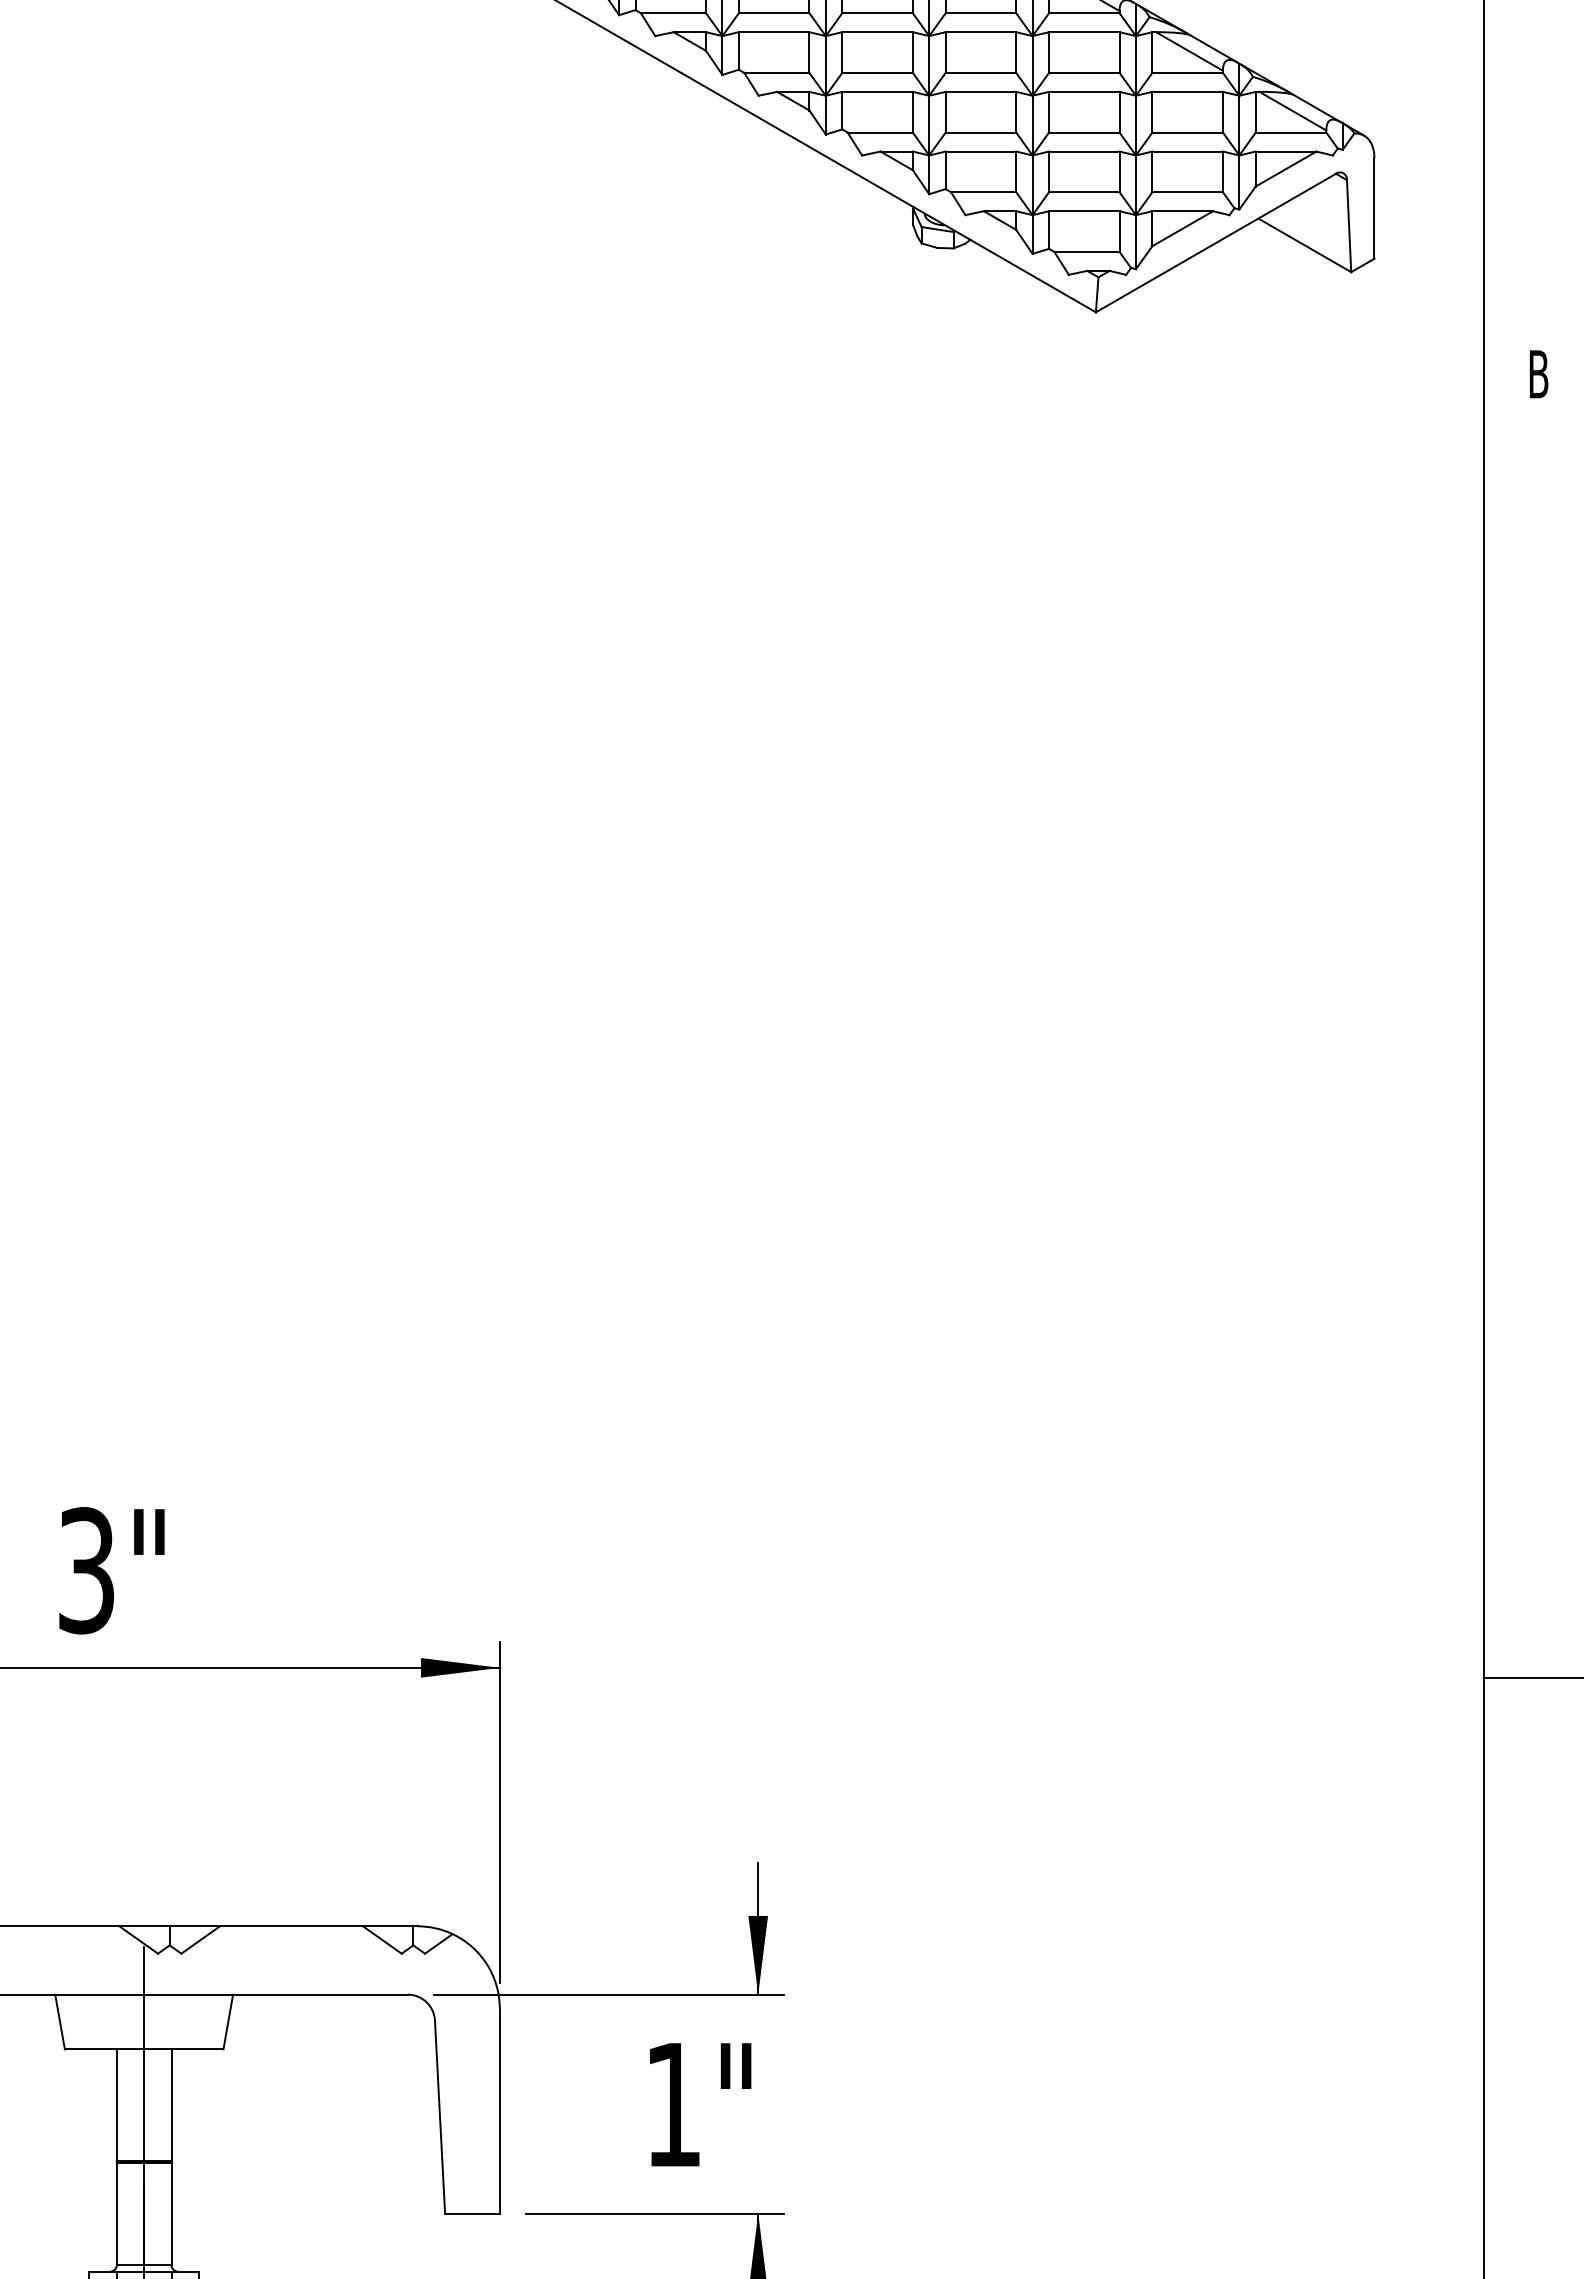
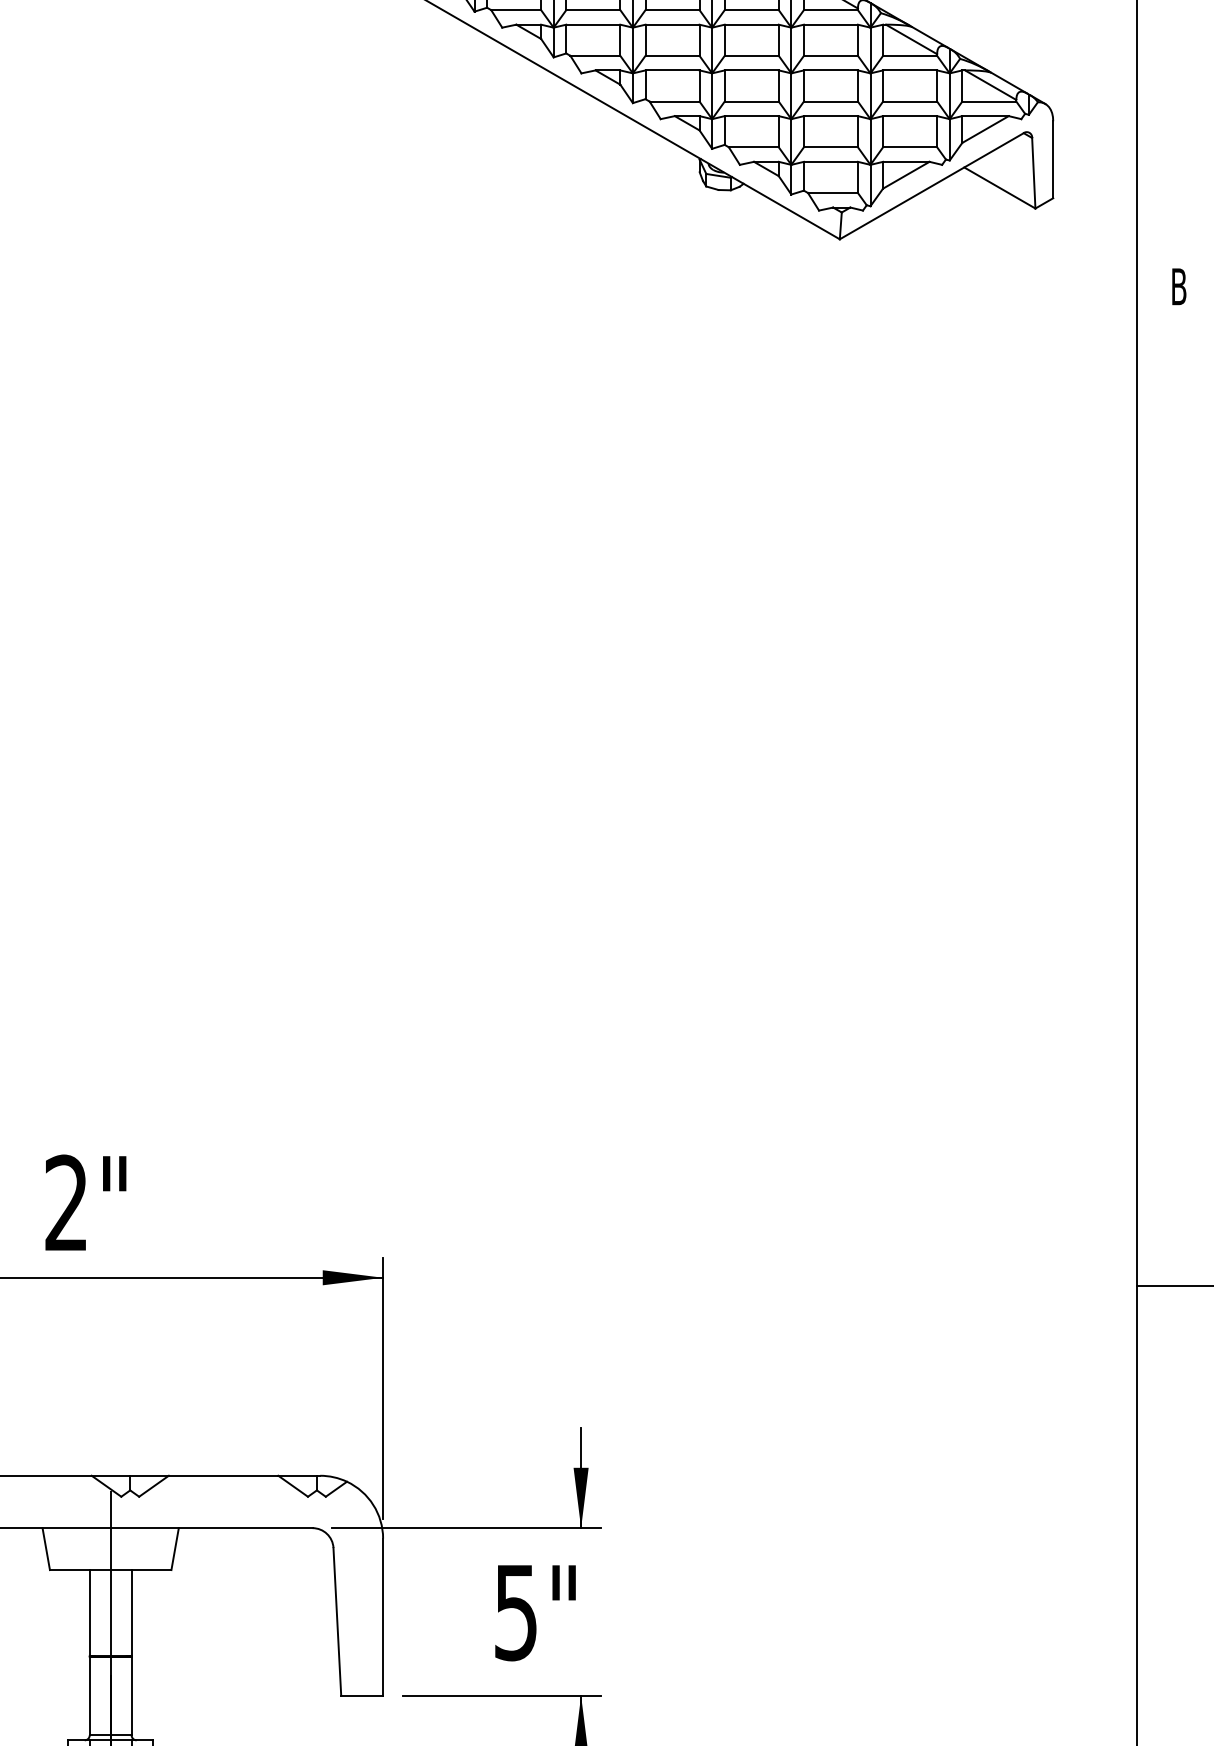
text: (86, 1570) -> (66, 1203), 3" -> 2"
text: (672, 2105) -> (515, 1613), 1" -> 5"

